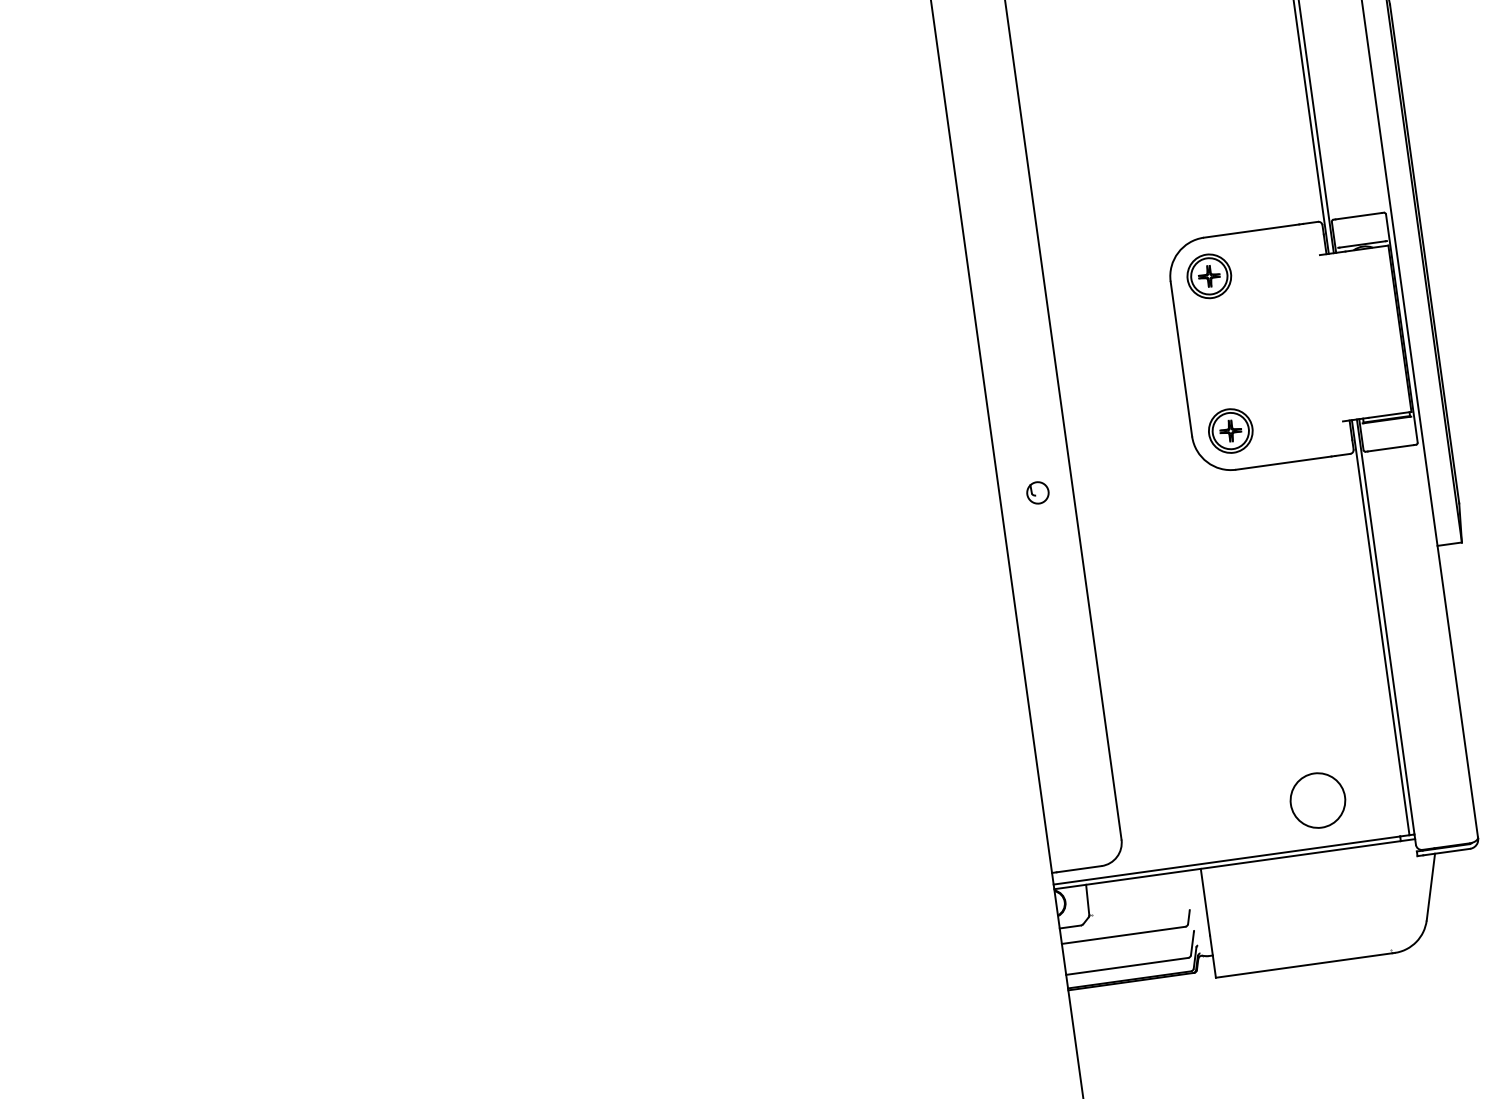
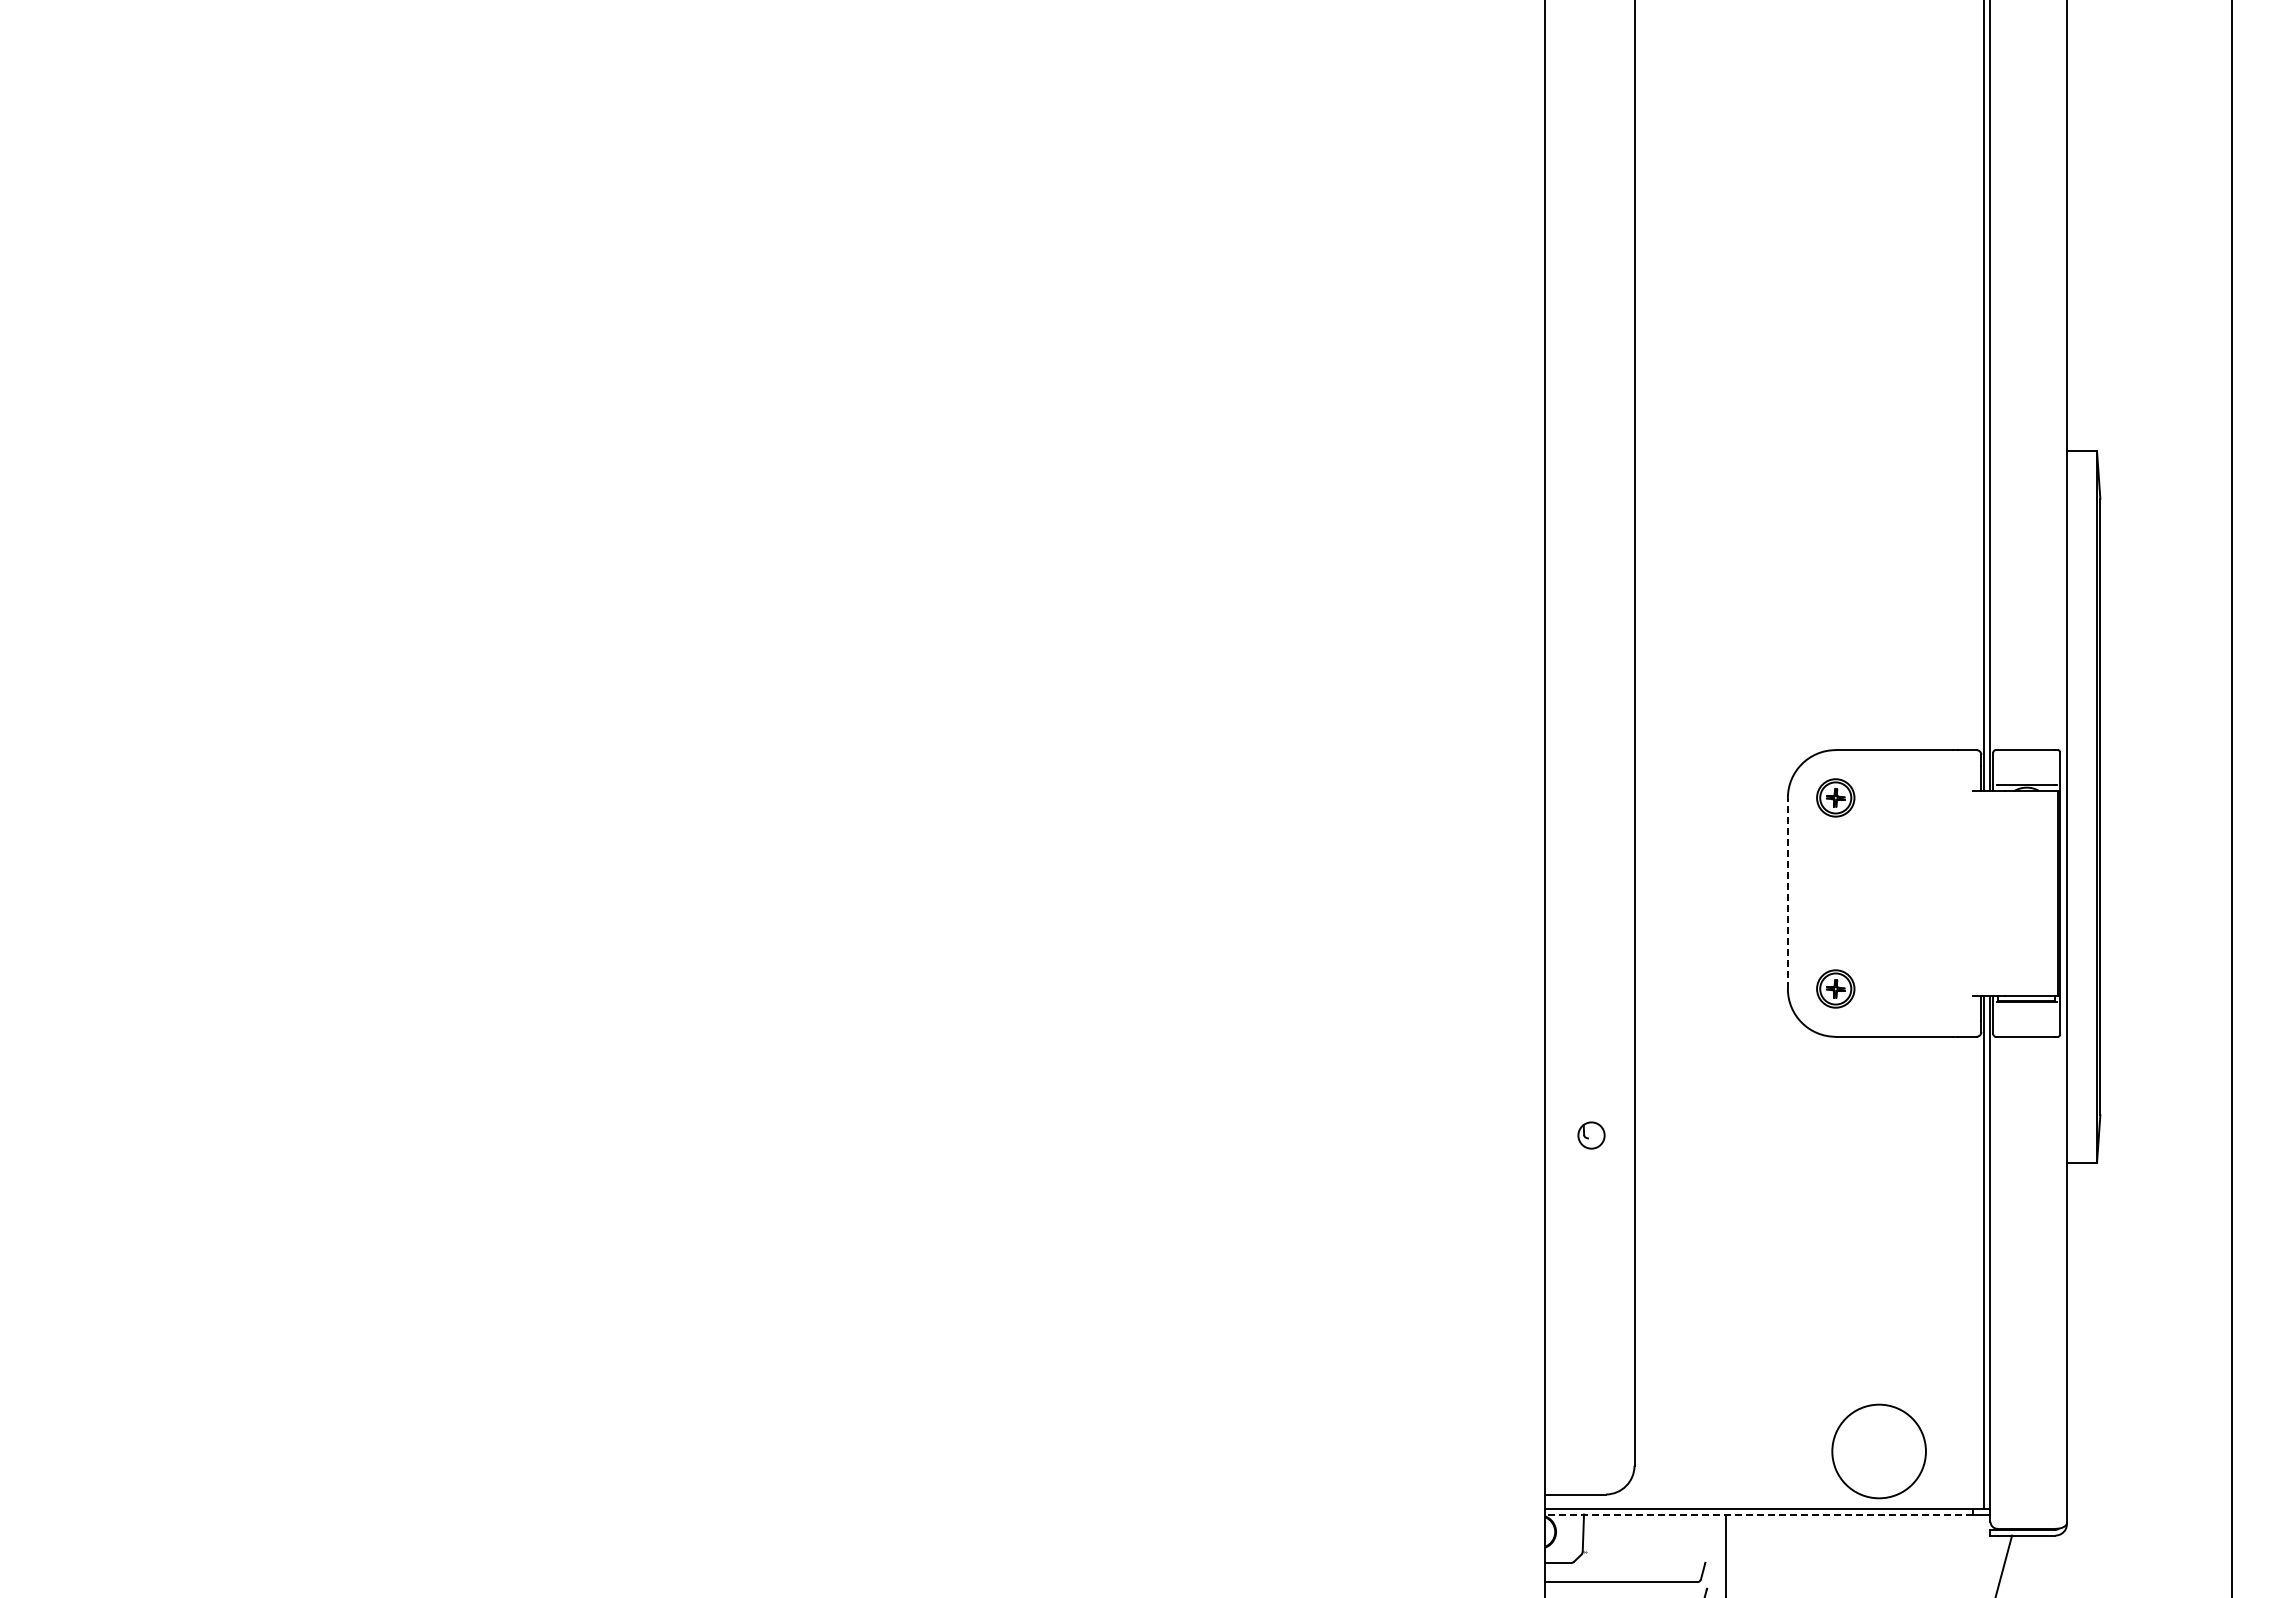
part: (1209, 276) -> (1835, 797), size x0.7
line: (1181, 359) -> (1787, 893), solid -> dashed
part: (1230, 430) -> (1835, 988), size x0.7
part: (1037, 492) -> (1591, 1135), moved
circle: (1317, 800) -> (1878, 1451), size x1.4
line: (1227, 865) -> (1758, 1514), solid -> dashed

